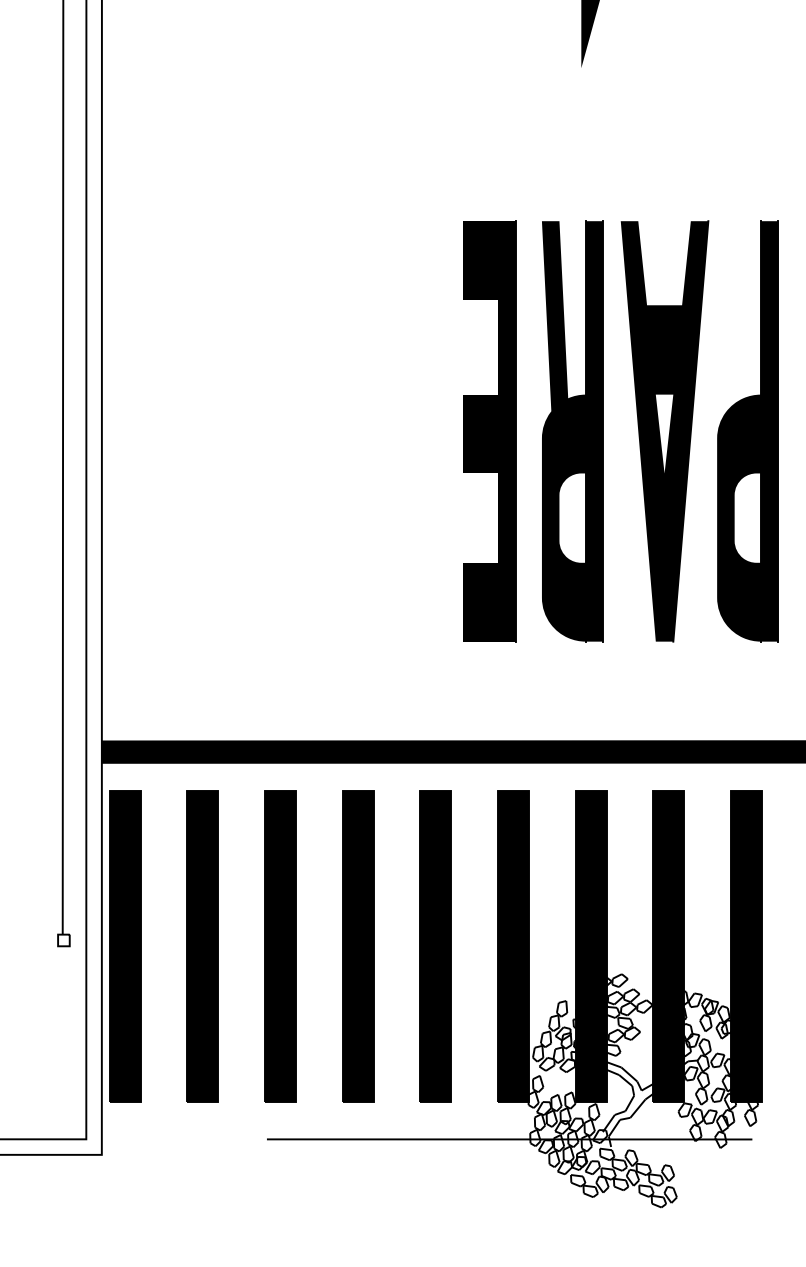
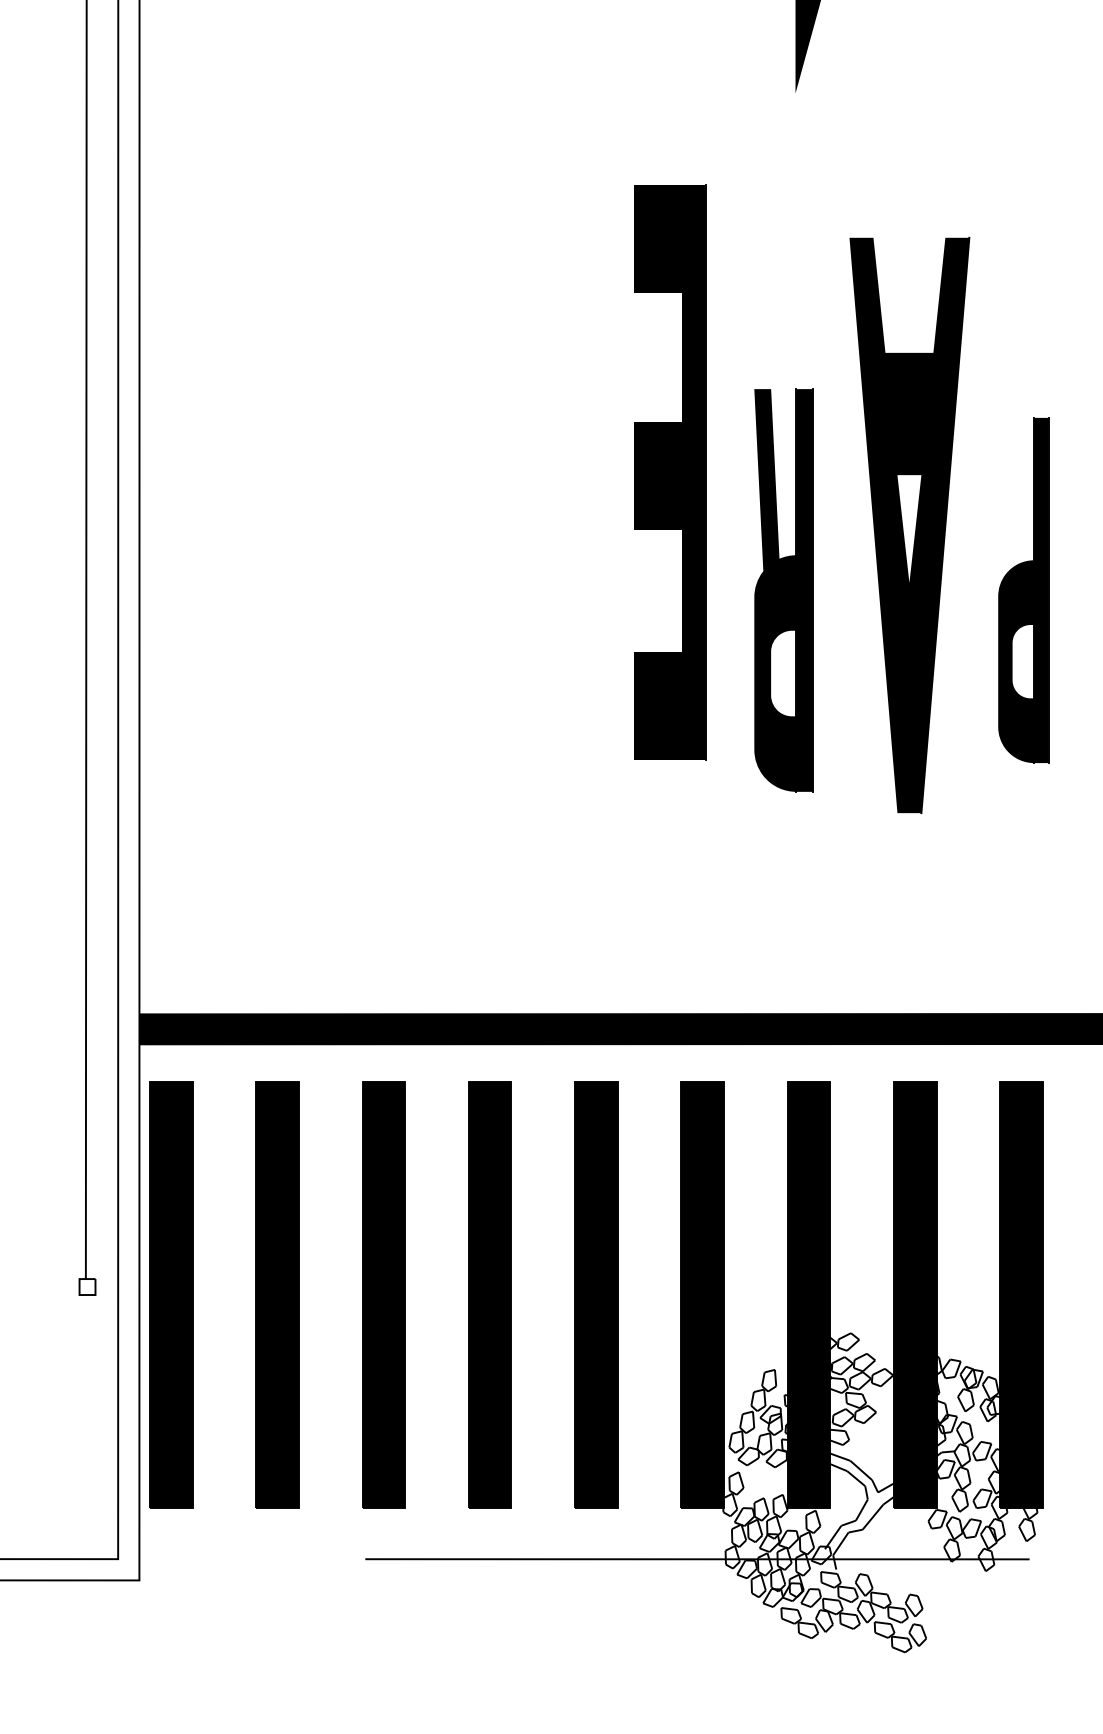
part: (664, 430) -> (909, 524), moved
part: (489, 431) -> (670, 472), moved
part: (572, 431) -> (783, 590), size x0.7
part: (747, 431) -> (1023, 590), size x0.6

